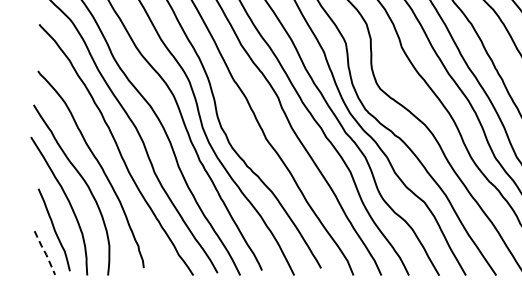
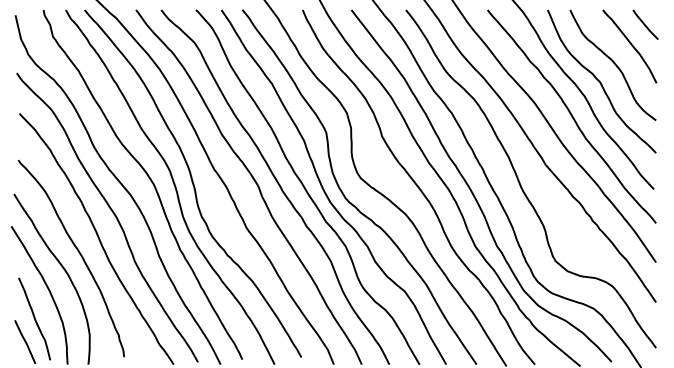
line: (45, 252) -> (25, 341), dashed -> solid

